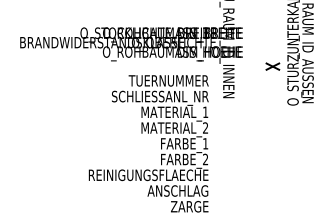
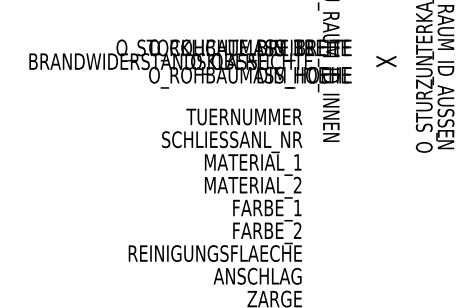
part: (272, 66) -> (385, 61), moved

